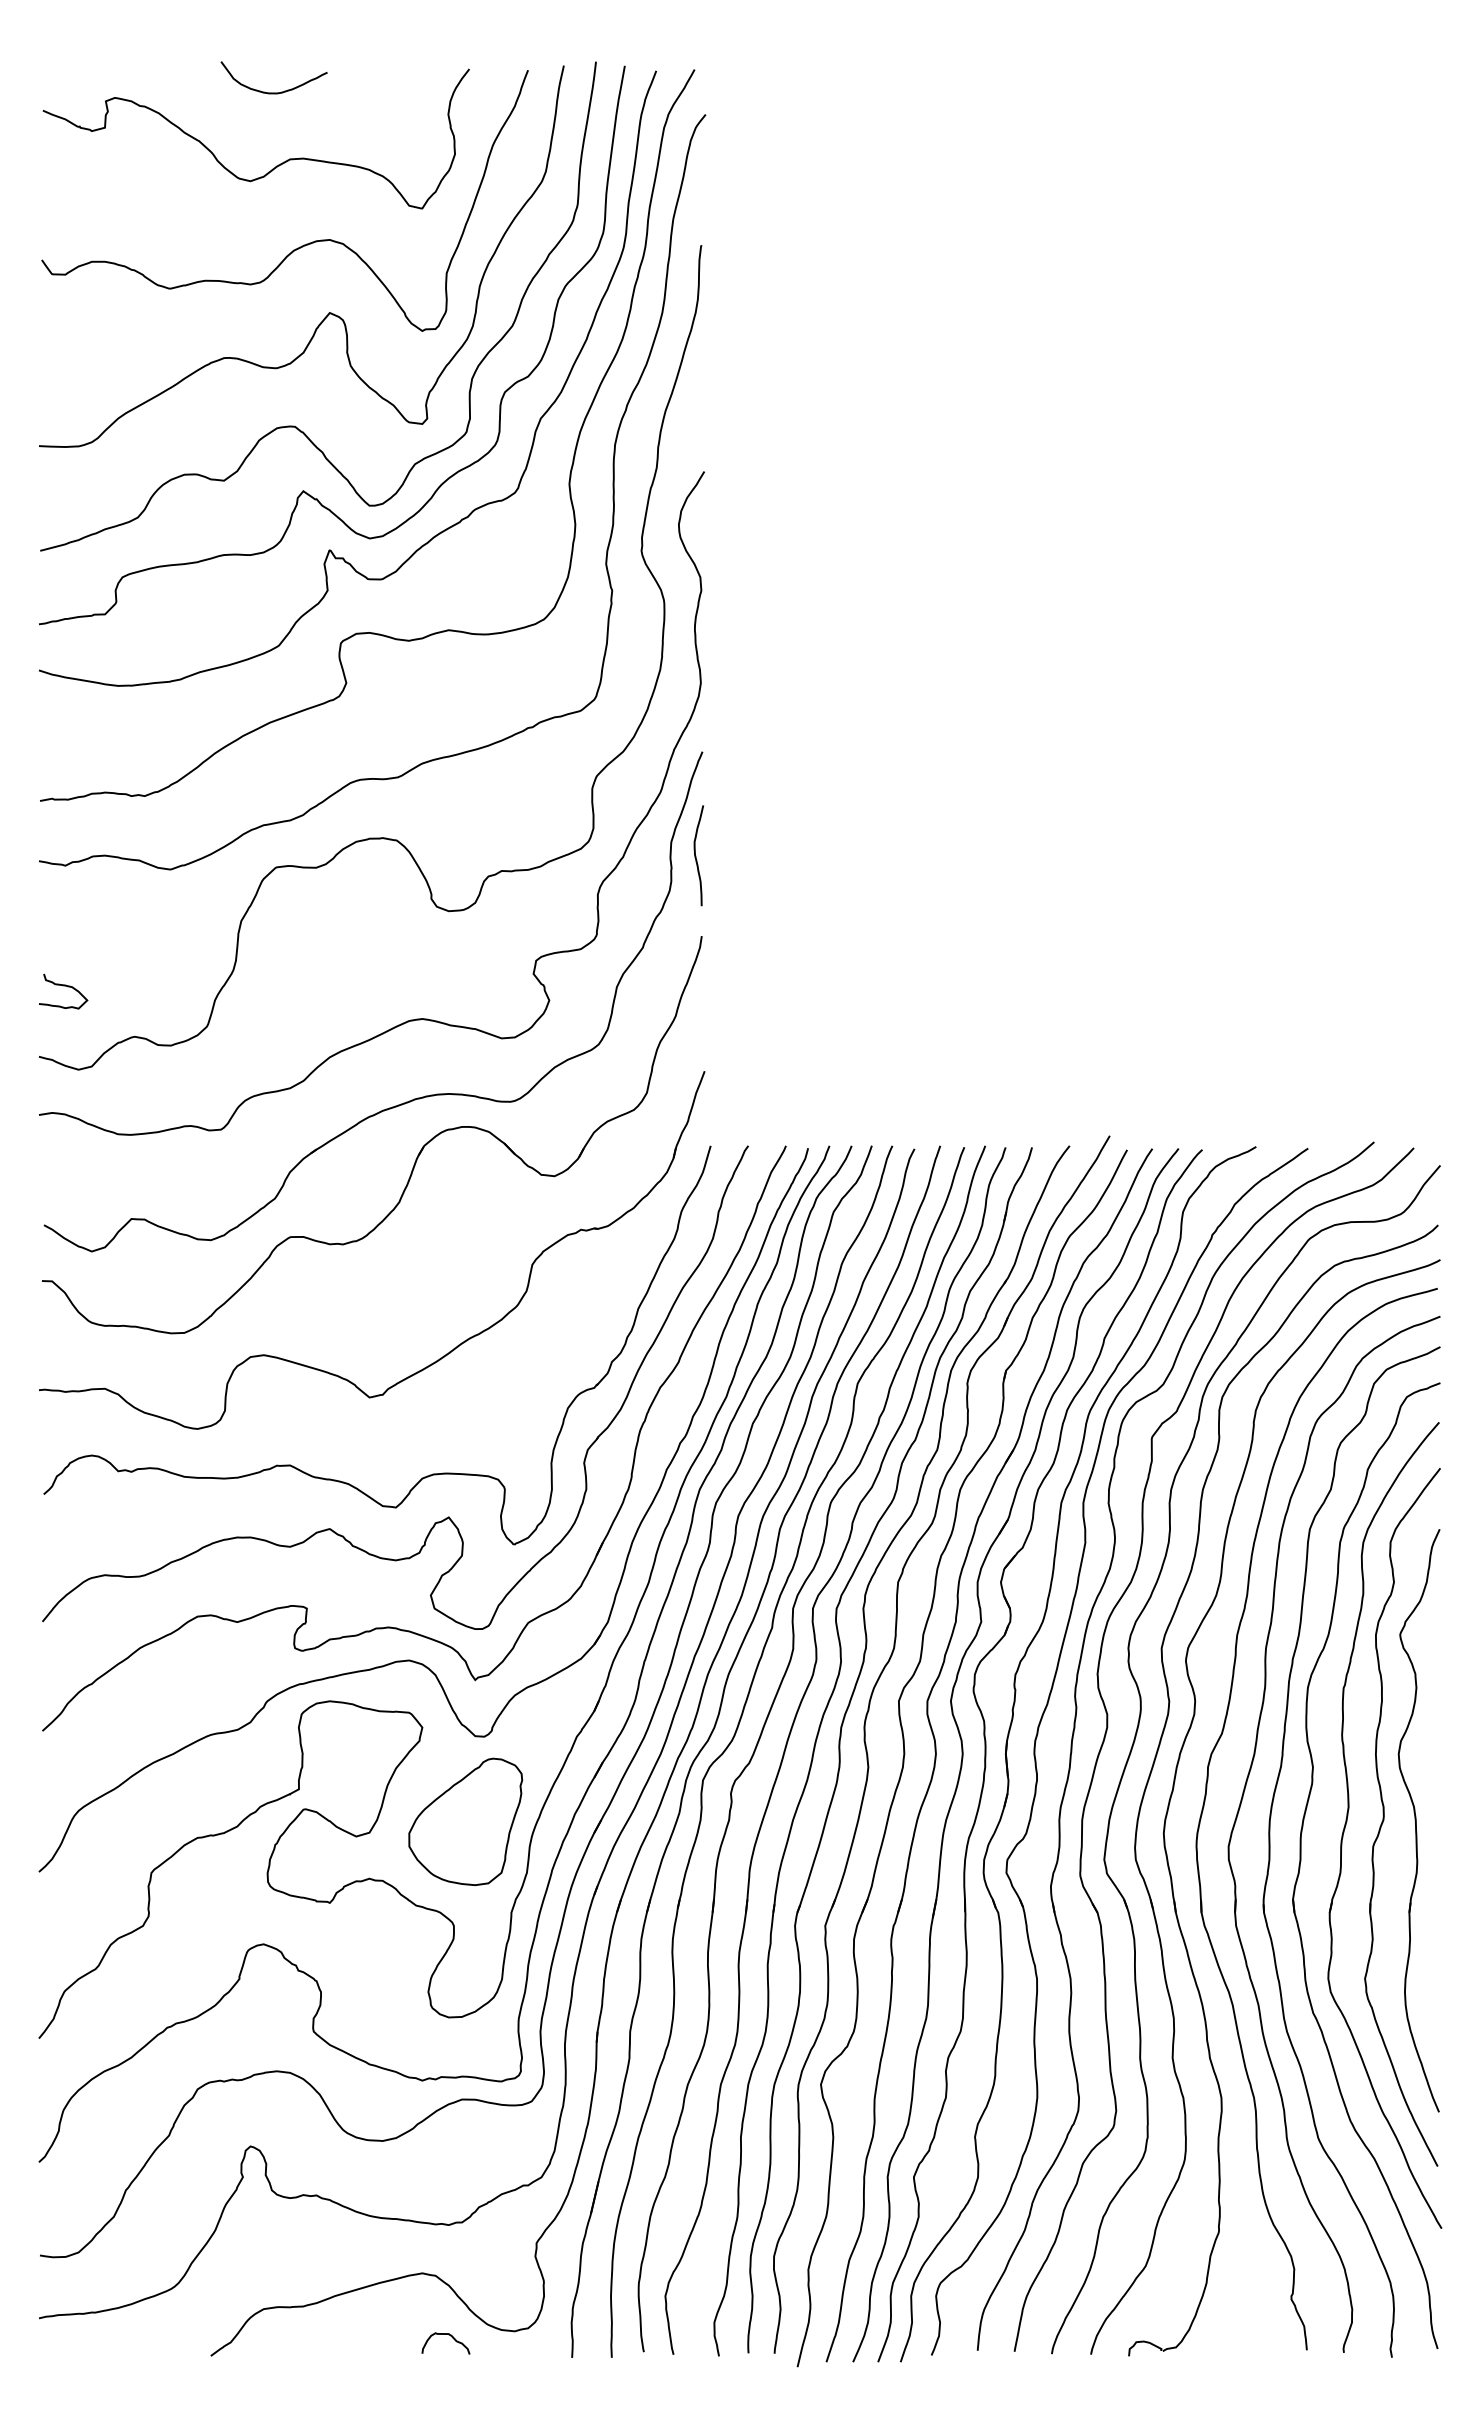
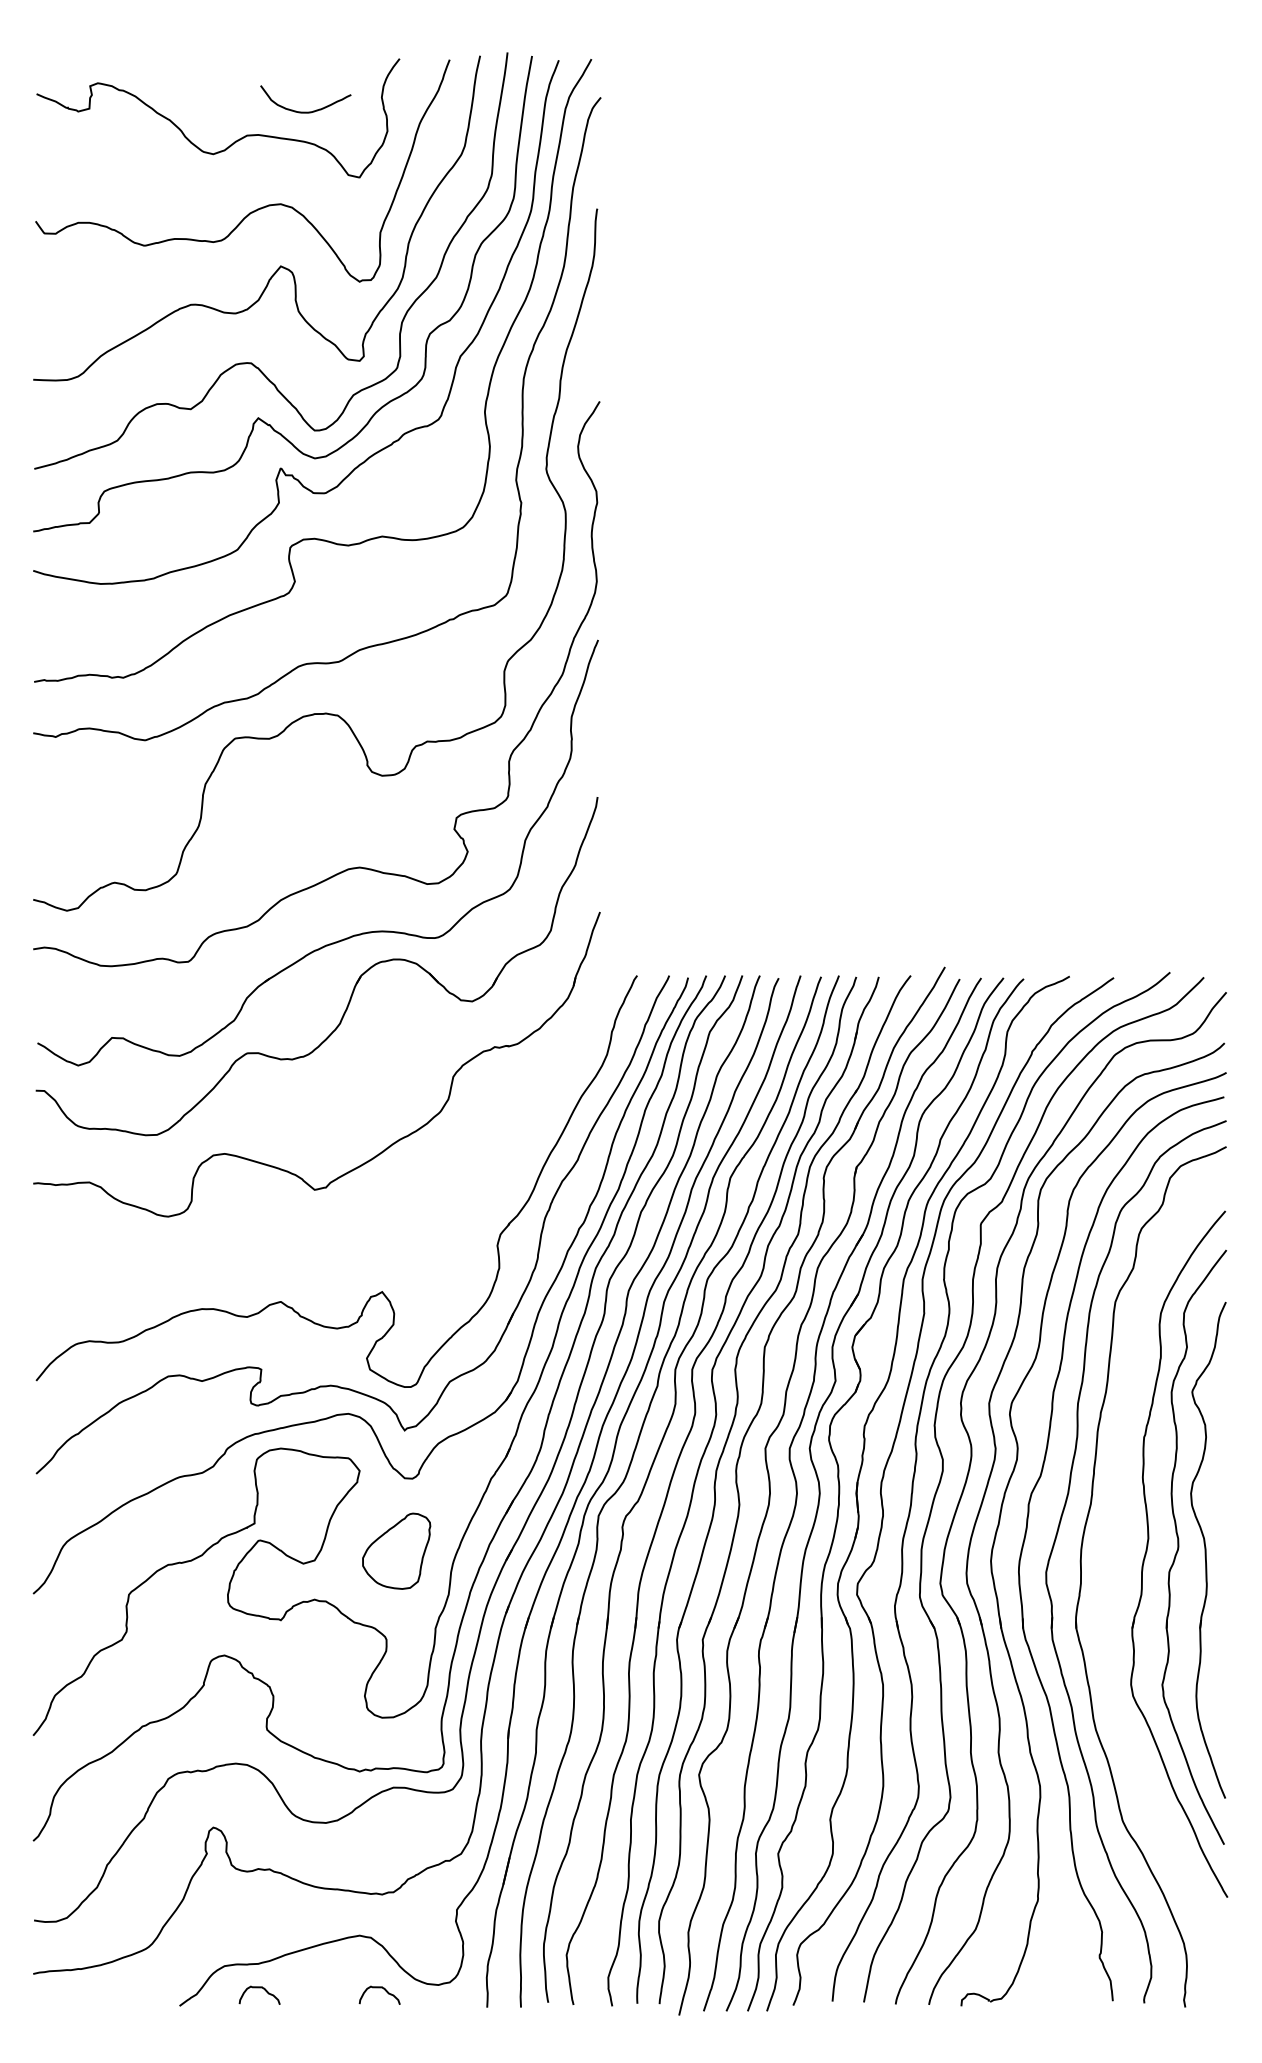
curve: (273, 92) -> (305, 111), moved
curve: (696, 855) -> (593, 728), removed
curve: (63, 986) -> (54, 839), removed
part: (429, 1474) -> (365, 1255), removed
part: (465, 1821) -> (396, 1550), size x0.7
part: (1301, 1861) -> (1108, 1584), removed
curve: (310, 2337) -> (264, 1990), added

